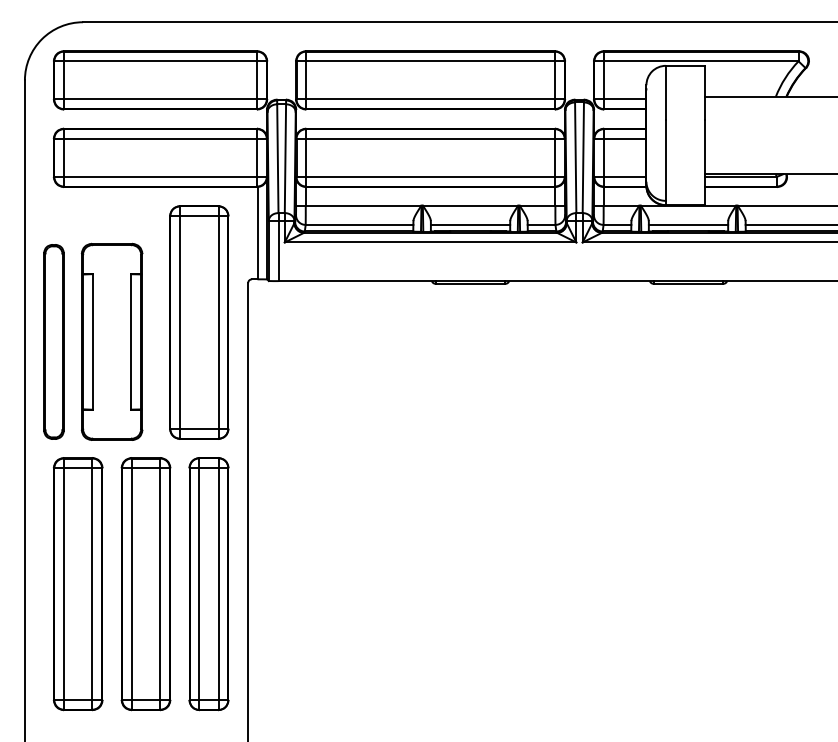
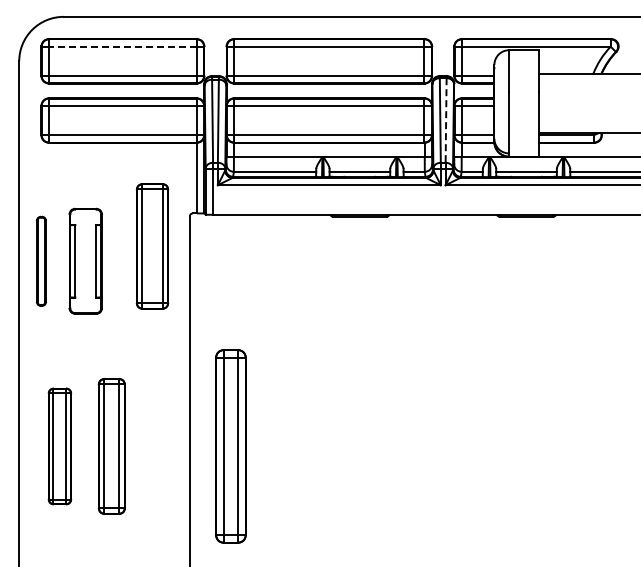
line: (160, 61) -> (122, 46), solid -> dashed
line: (583, 157) -> (446, 120), solid -> dashed
part: (199, 322) -> (152, 246), size x0.7
part: (54, 342) -> (41, 261), size x0.6
part: (111, 342) -> (85, 261), size x0.7
part: (77, 584) -> (59, 446), size x0.6
part: (145, 584) -> (111, 446), size x0.7
part: (208, 584) -> (230, 446), moved

